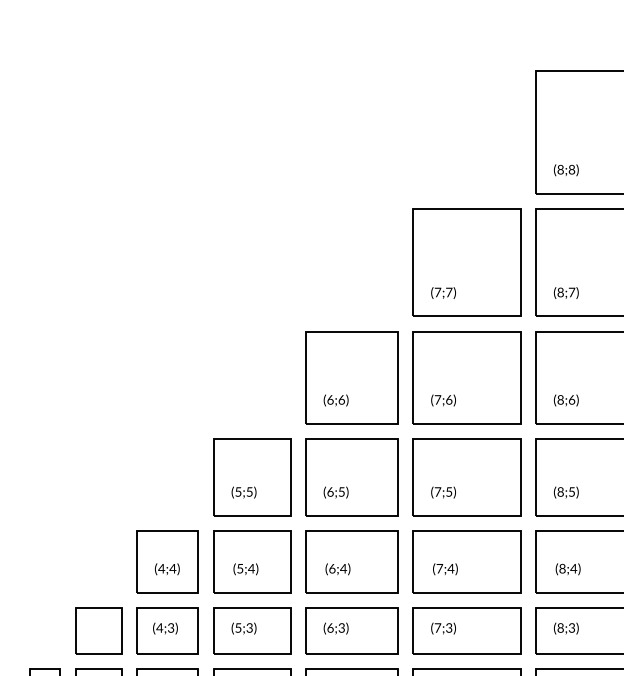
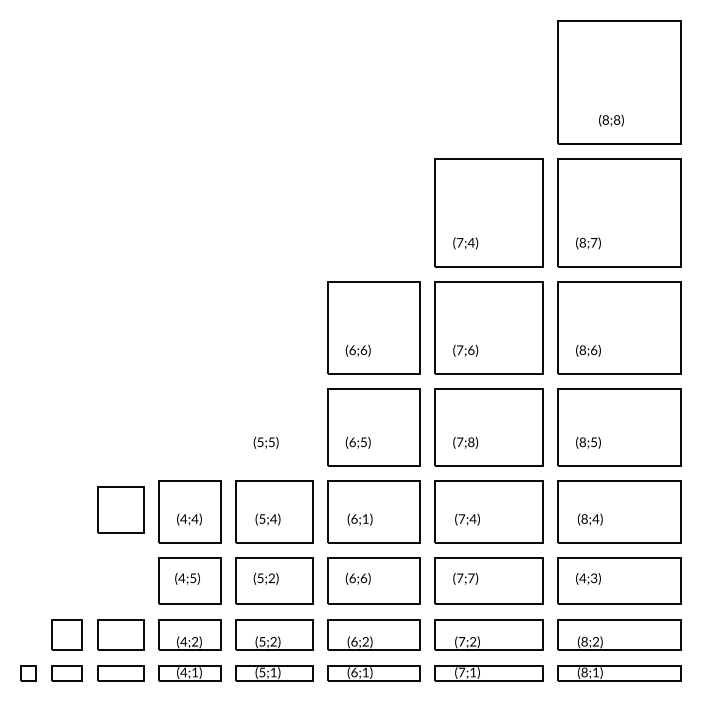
text: (566, 170) -> (611, 120), moved
text: (448, 292) -> (470, 242), (7;7) -> (7;4)
part: (252, 477) -> (274, 427), removed
text: (449, 491) -> (471, 441), (7;5) -> (7;8)
text: (343, 568) -> (365, 518), (6;4) -> (6;1)
text: (171, 627) -> (193, 577), (4;3) -> (4;5)
text: (341, 627) -> (363, 577), (6;3) -> (6;6)
text: (449, 628) -> (471, 578), (7;3) -> (7;7)
text: (560, 628) -> (582, 578), (8;3) -> (4;3)
part: (98, 630) -> (120, 509), moved
text: (249, 630) -> (271, 580), (5;3) -> (5;2)

